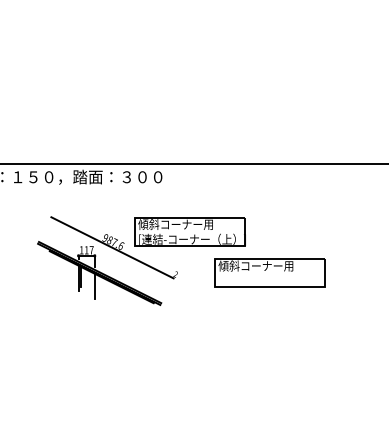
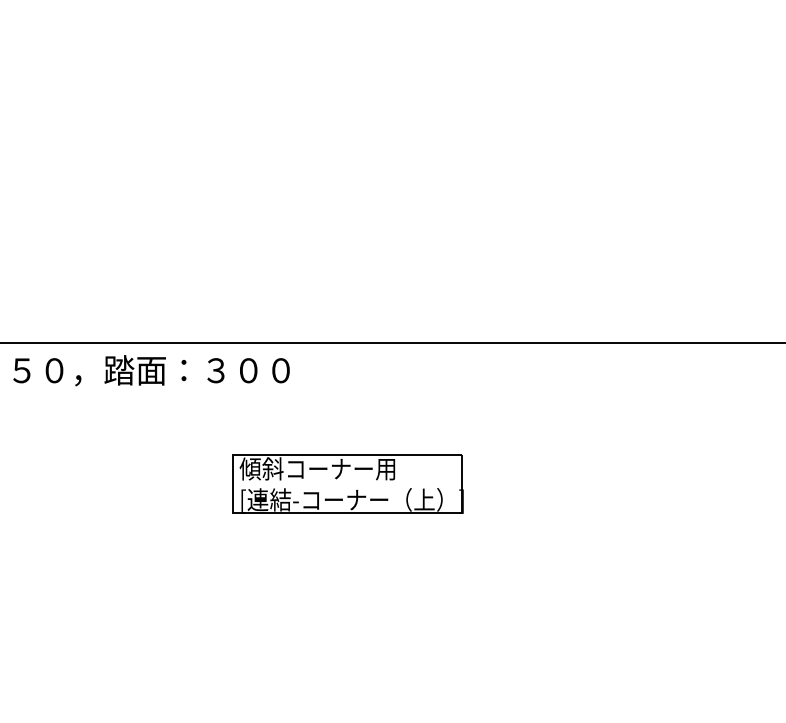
part: (96, 256) -> (152, 535), removed
part: (269, 272) -> (512, 568), removed

